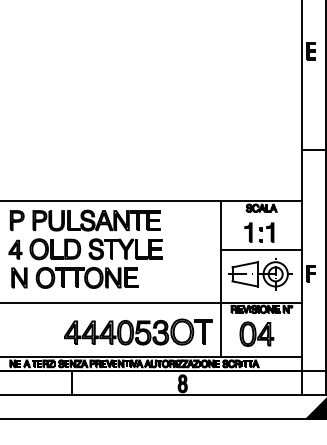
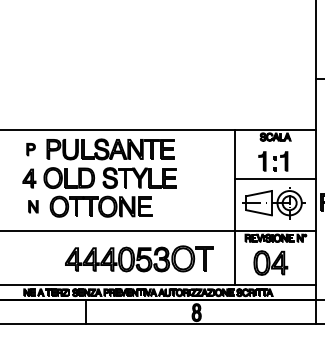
part: (16, 220) -> (30, 149), size x0.6
part: (19, 277) -> (33, 206), size x0.6
part: (138, 331) -> (139, 258), moved

